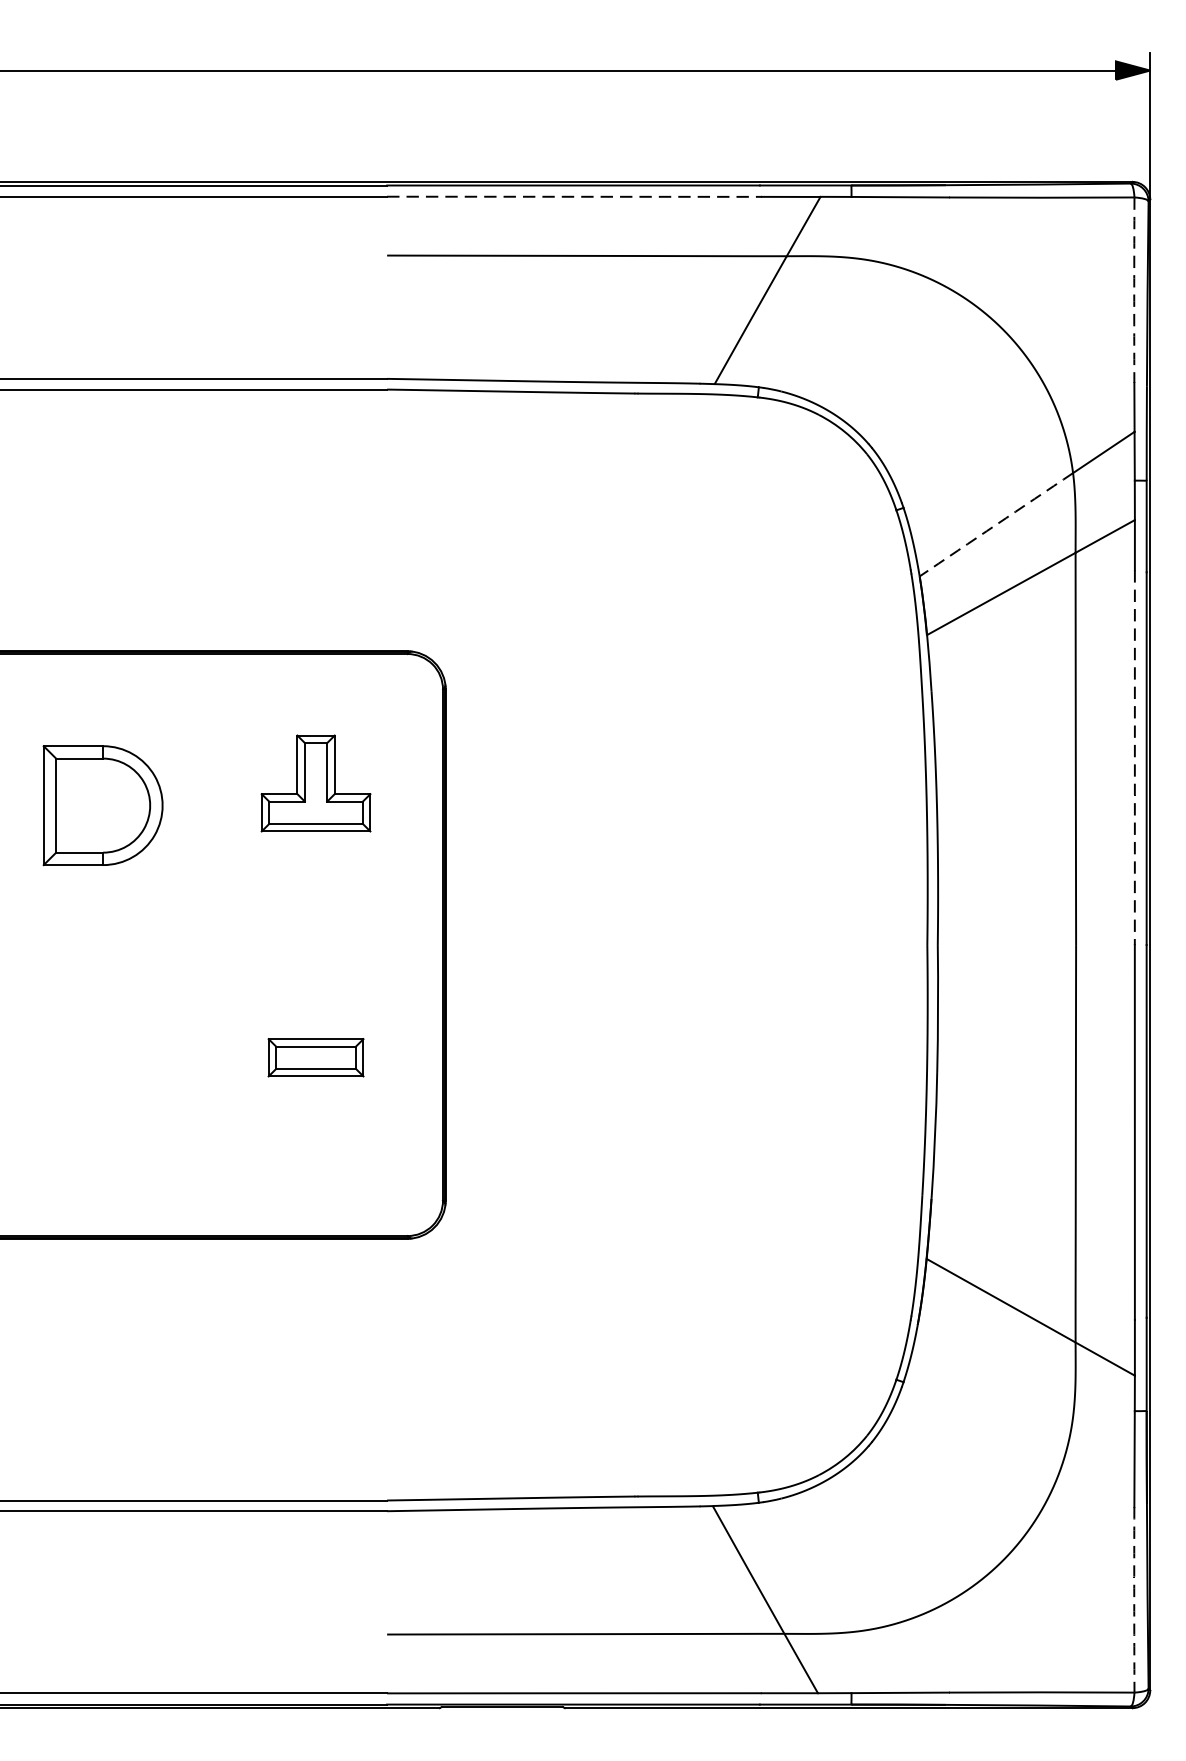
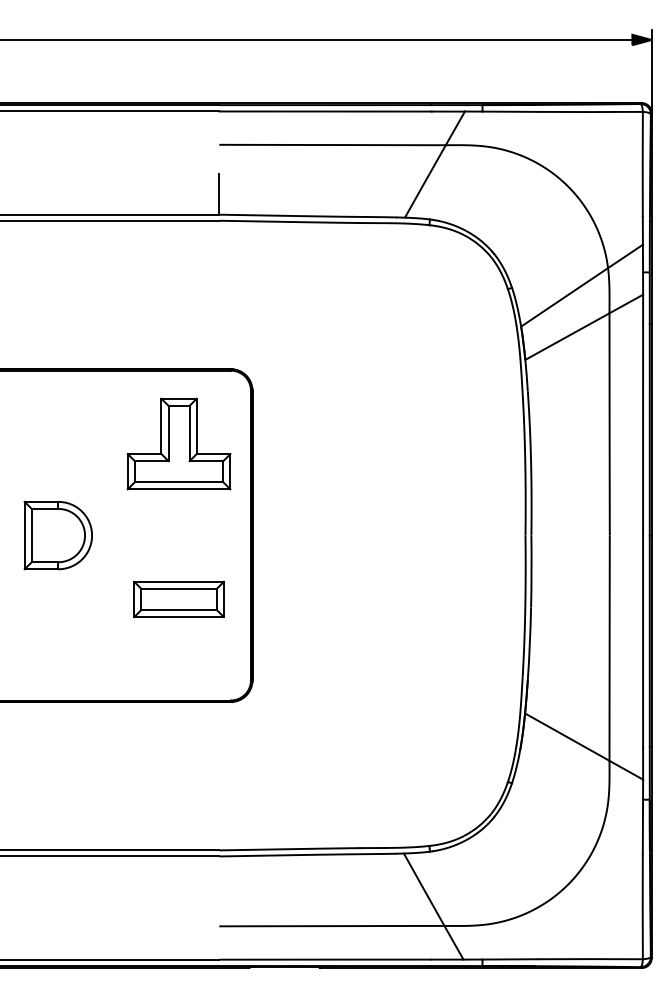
line: (576, 196) -> (326, 111), dashed -> solid
arc: (1133, 290) -> (642, 164), dashed -> solid
line: (387, 339) -> (219, 192), added
arc: (996, 524) -> (564, 297), dashed -> solid
line: (1135, 759) -> (643, 430), dashed -> solid
part: (315, 782) -> (178, 443), size x1.67
part: (101, 805) -> (57, 535), moved
part: (315, 1057) -> (178, 599), size x1.67
arc: (1133, 1599) -> (642, 906), dashed -> solid

